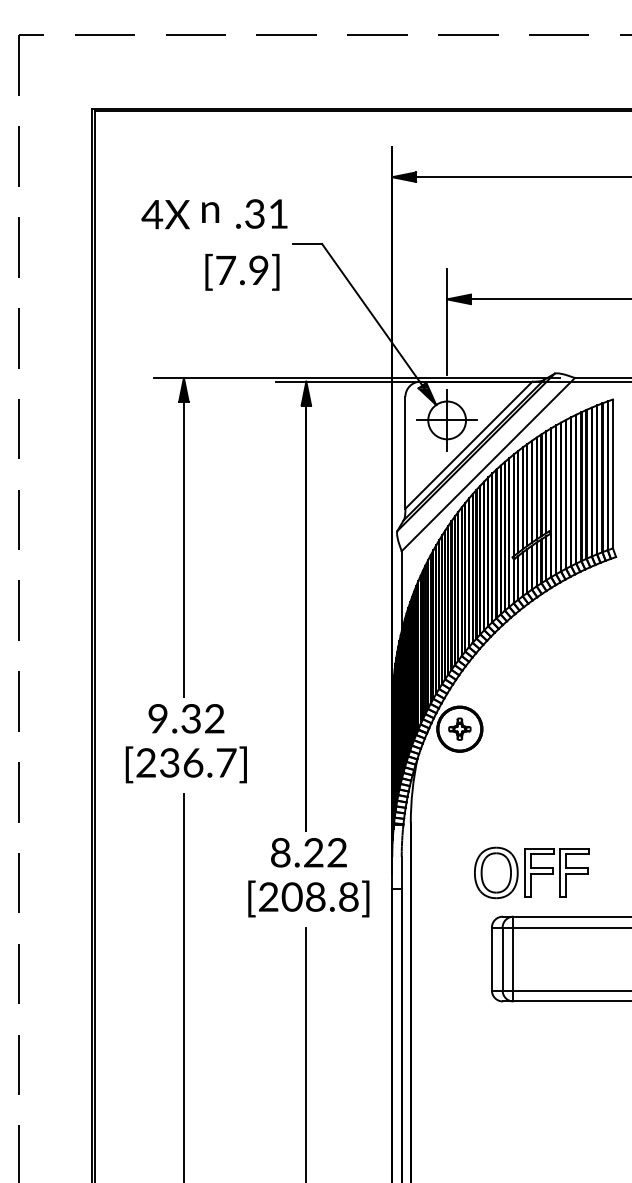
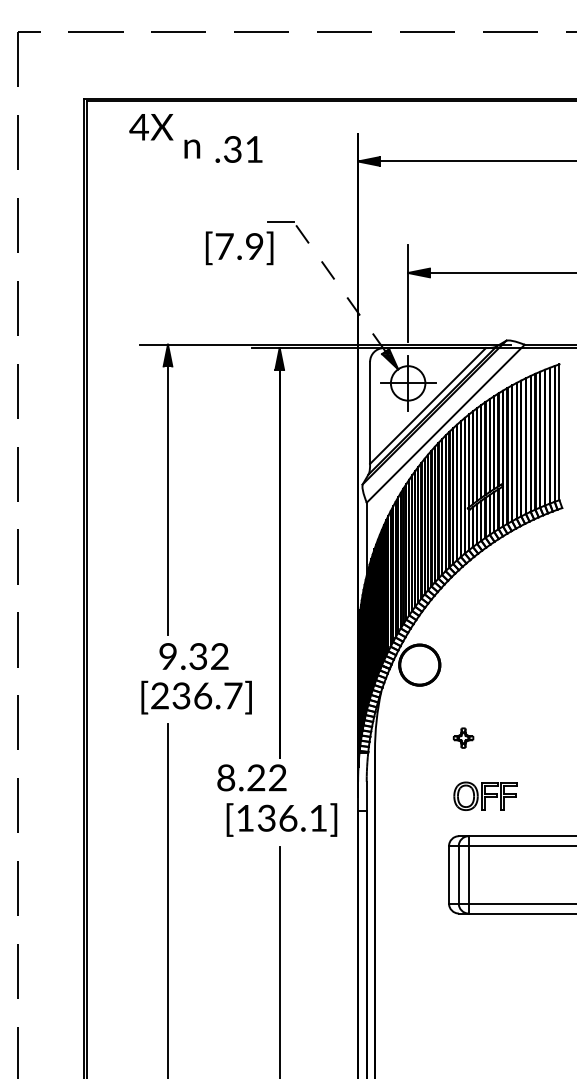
text: (210, 212) -> (192, 148), moved
text: (261, 213) -> (238, 148), moved
text: (165, 214) -> (151, 127), moved
text: (242, 272) -> (239, 248), moved
line: (372, 314) -> (340, 286), solid -> dashed
text: (186, 718) -> (194, 656), moved
part: (459, 728) -> (463, 737), moved
text: (185, 764) -> (195, 697), moved
text: (308, 852) -> (251, 777), moved
part: (531, 872) -> (485, 795), size x0.6
text: (308, 896) -> (281, 817), [208.8] -> [136.1]

